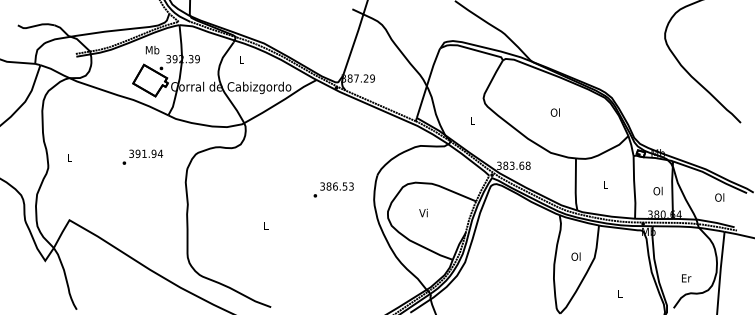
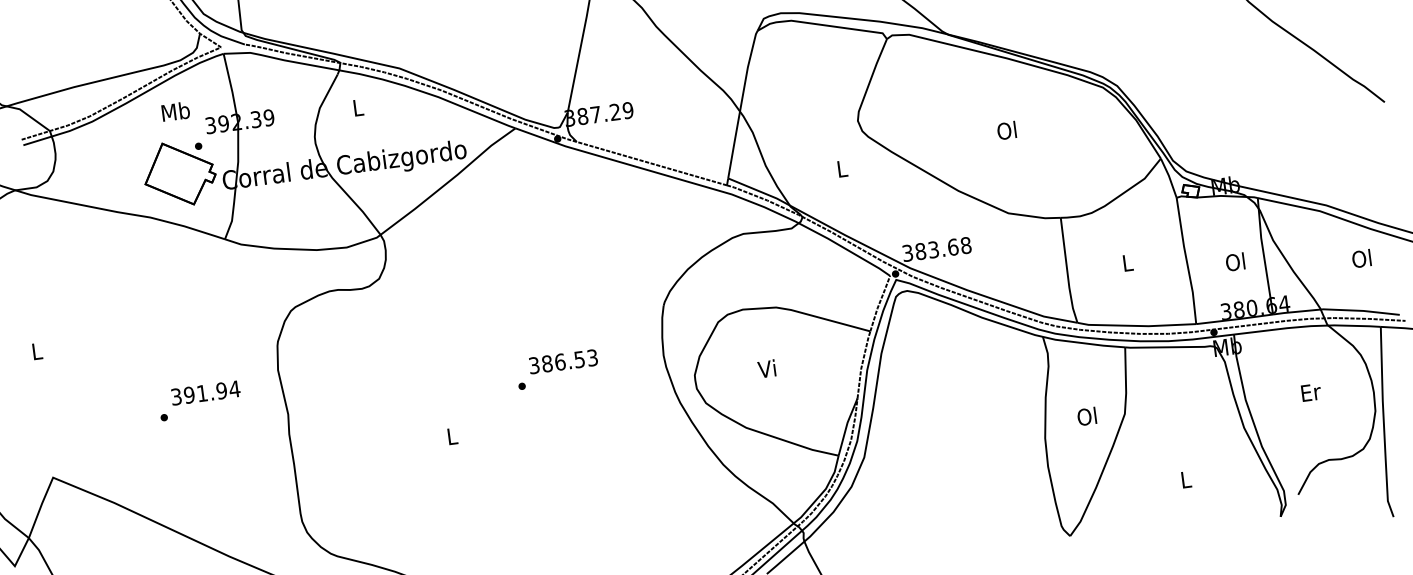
text: (142, 156) -> (199, 399), moved
text: (333, 189) -> (557, 368), moved
text: (686, 278) -> (1311, 392), moved

